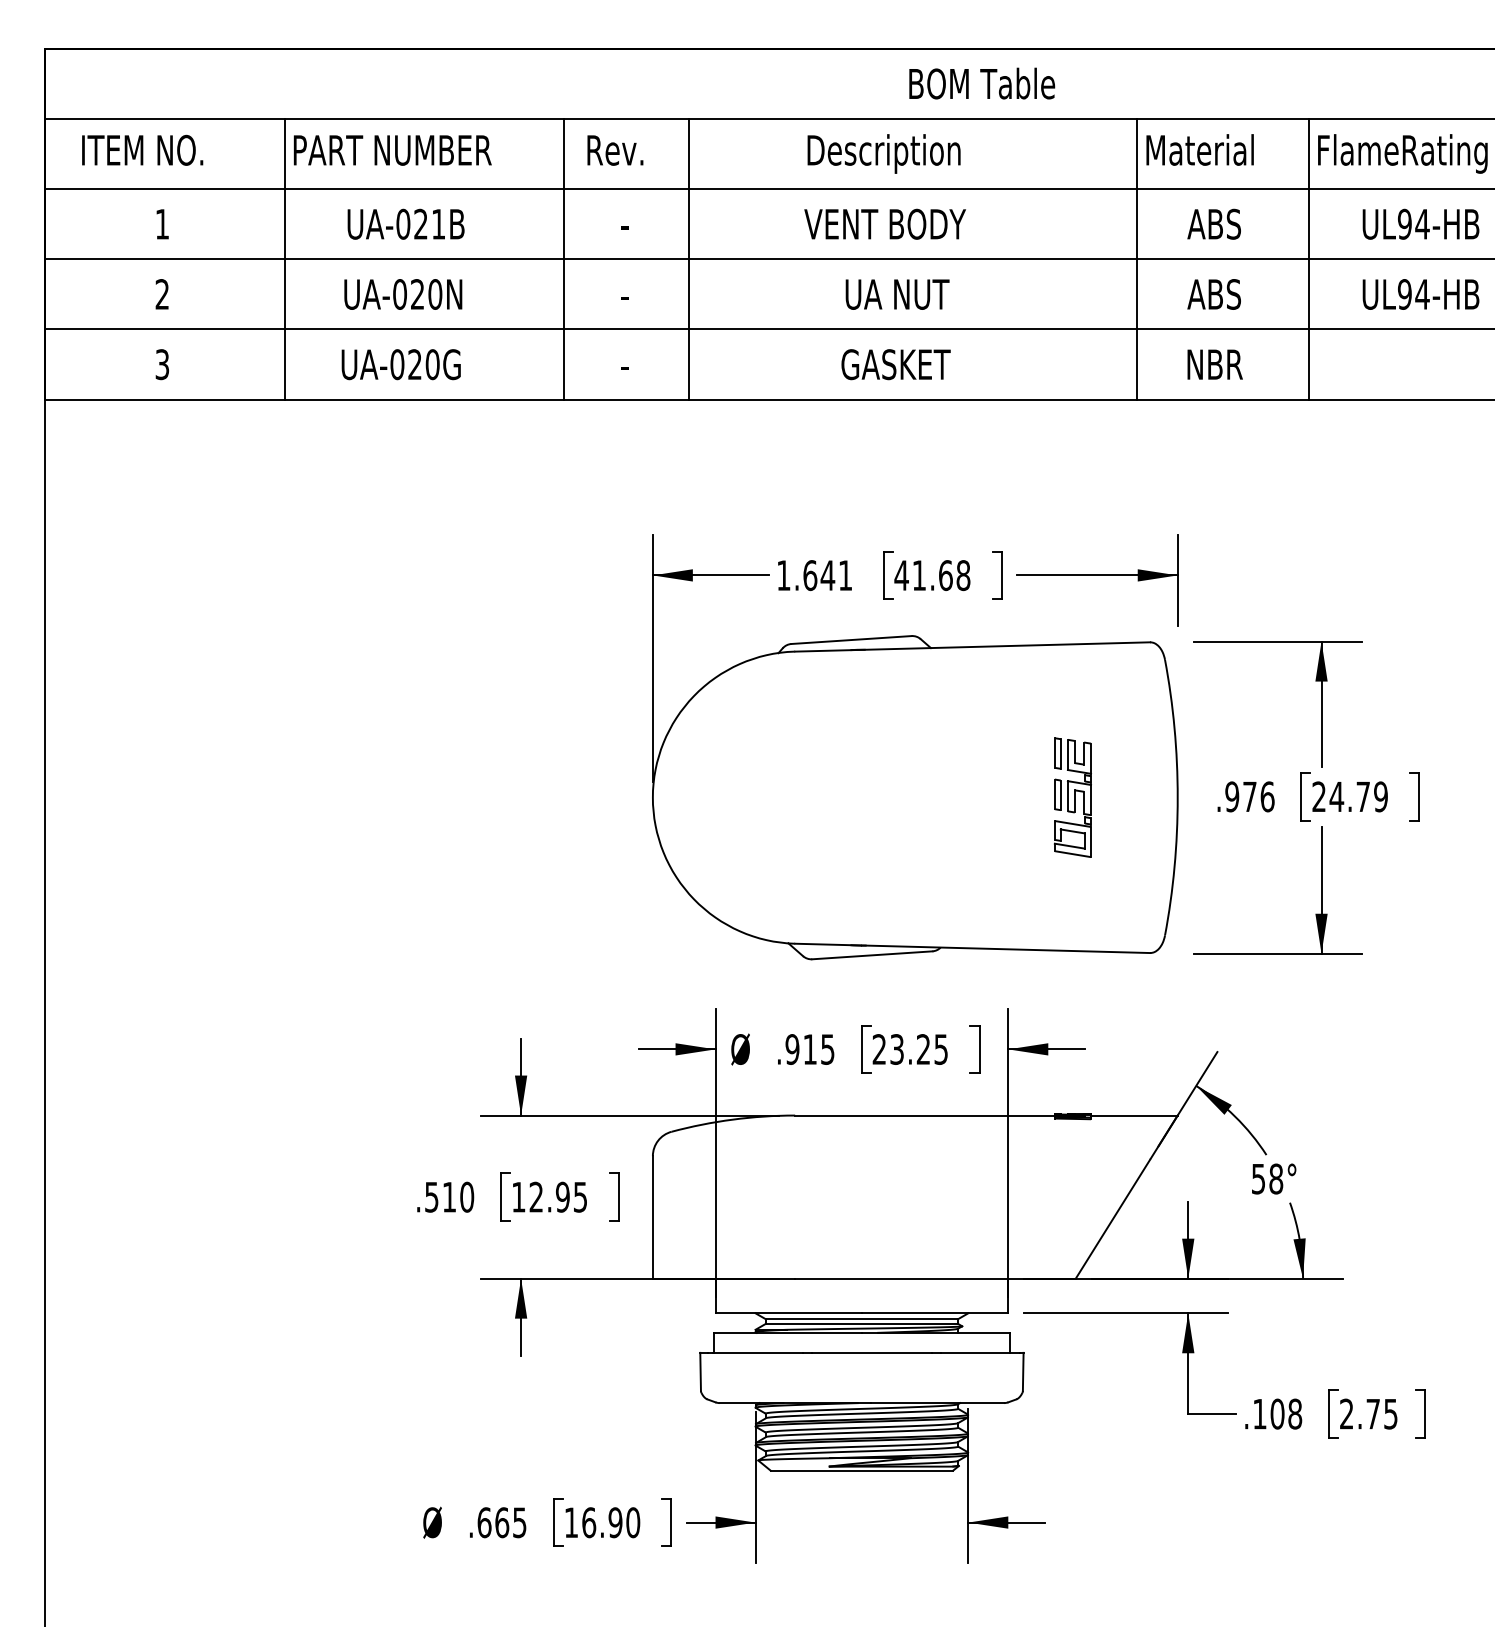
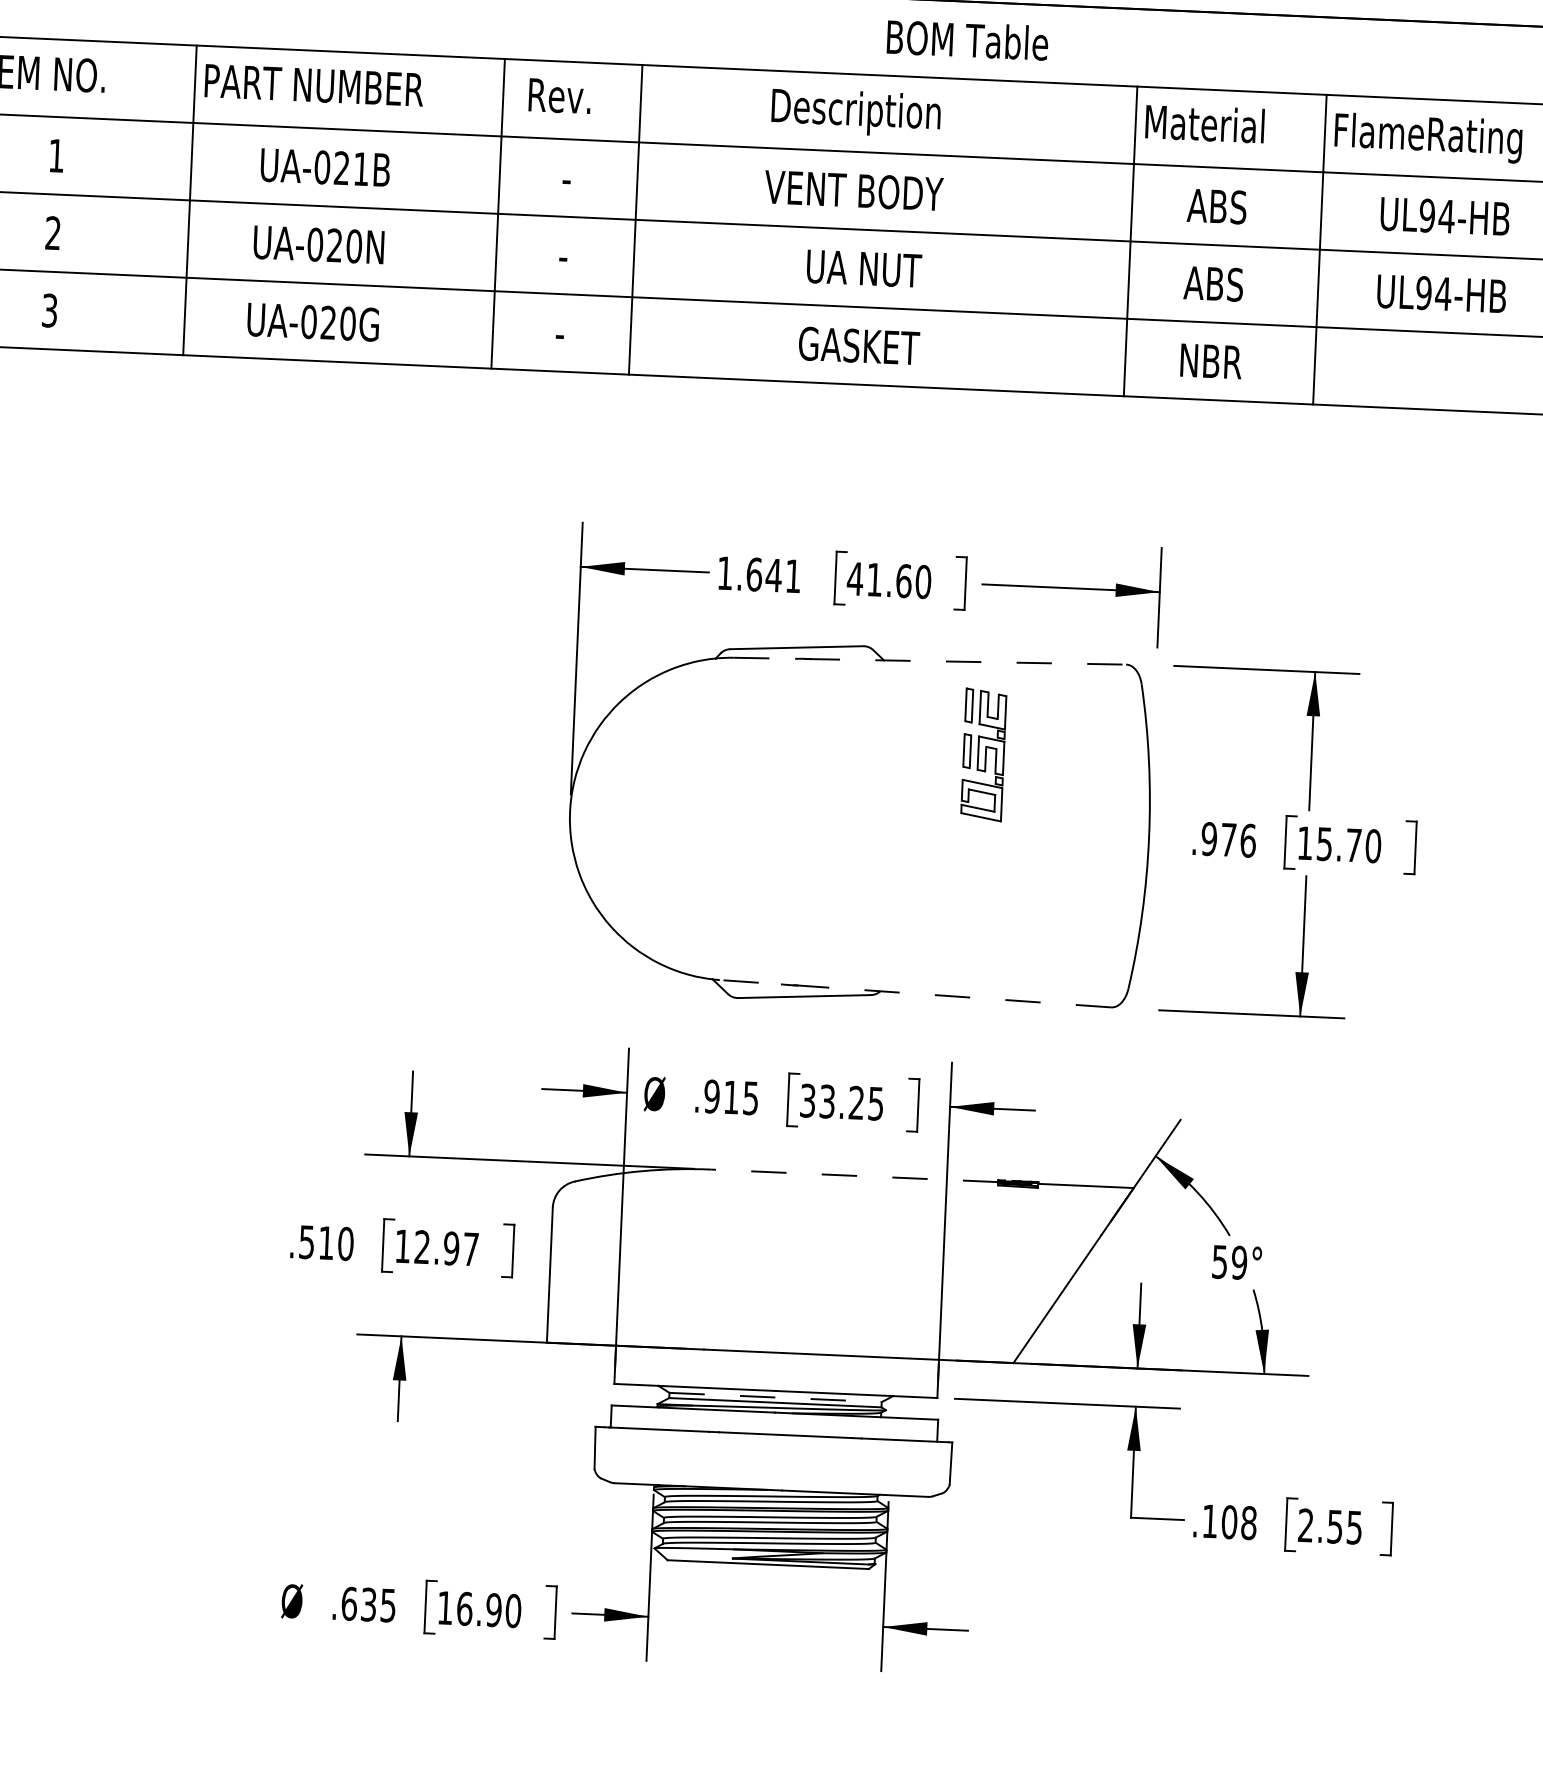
text: (963, 575) -> (923, 581), 41.68 -> 41.60
line: (973, 646) -> (931, 660), solid -> dashed
text: (1349, 796) -> (1338, 844), 24.79 -> 15.70
part: (1072, 797) -> (983, 754), moved
line: (972, 948) -> (915, 993), solid -> dashed
text: (879, 1049) -> (807, 1100), 23.25 -> 33.25
line: (925, 1115) -> (855, 1175), solid -> dashed
text: (1276, 1178) -> (1239, 1262), 58° -> 59°
text: (580, 1197) -> (470, 1249), 12.95 -> 12.97
line: (862, 1319) -> (776, 1397), solid -> dashed
text: (1372, 1414) -> (1334, 1527), 2.75 -> 2.55
text: (502, 1522) -> (369, 1604), .665 -> .635

